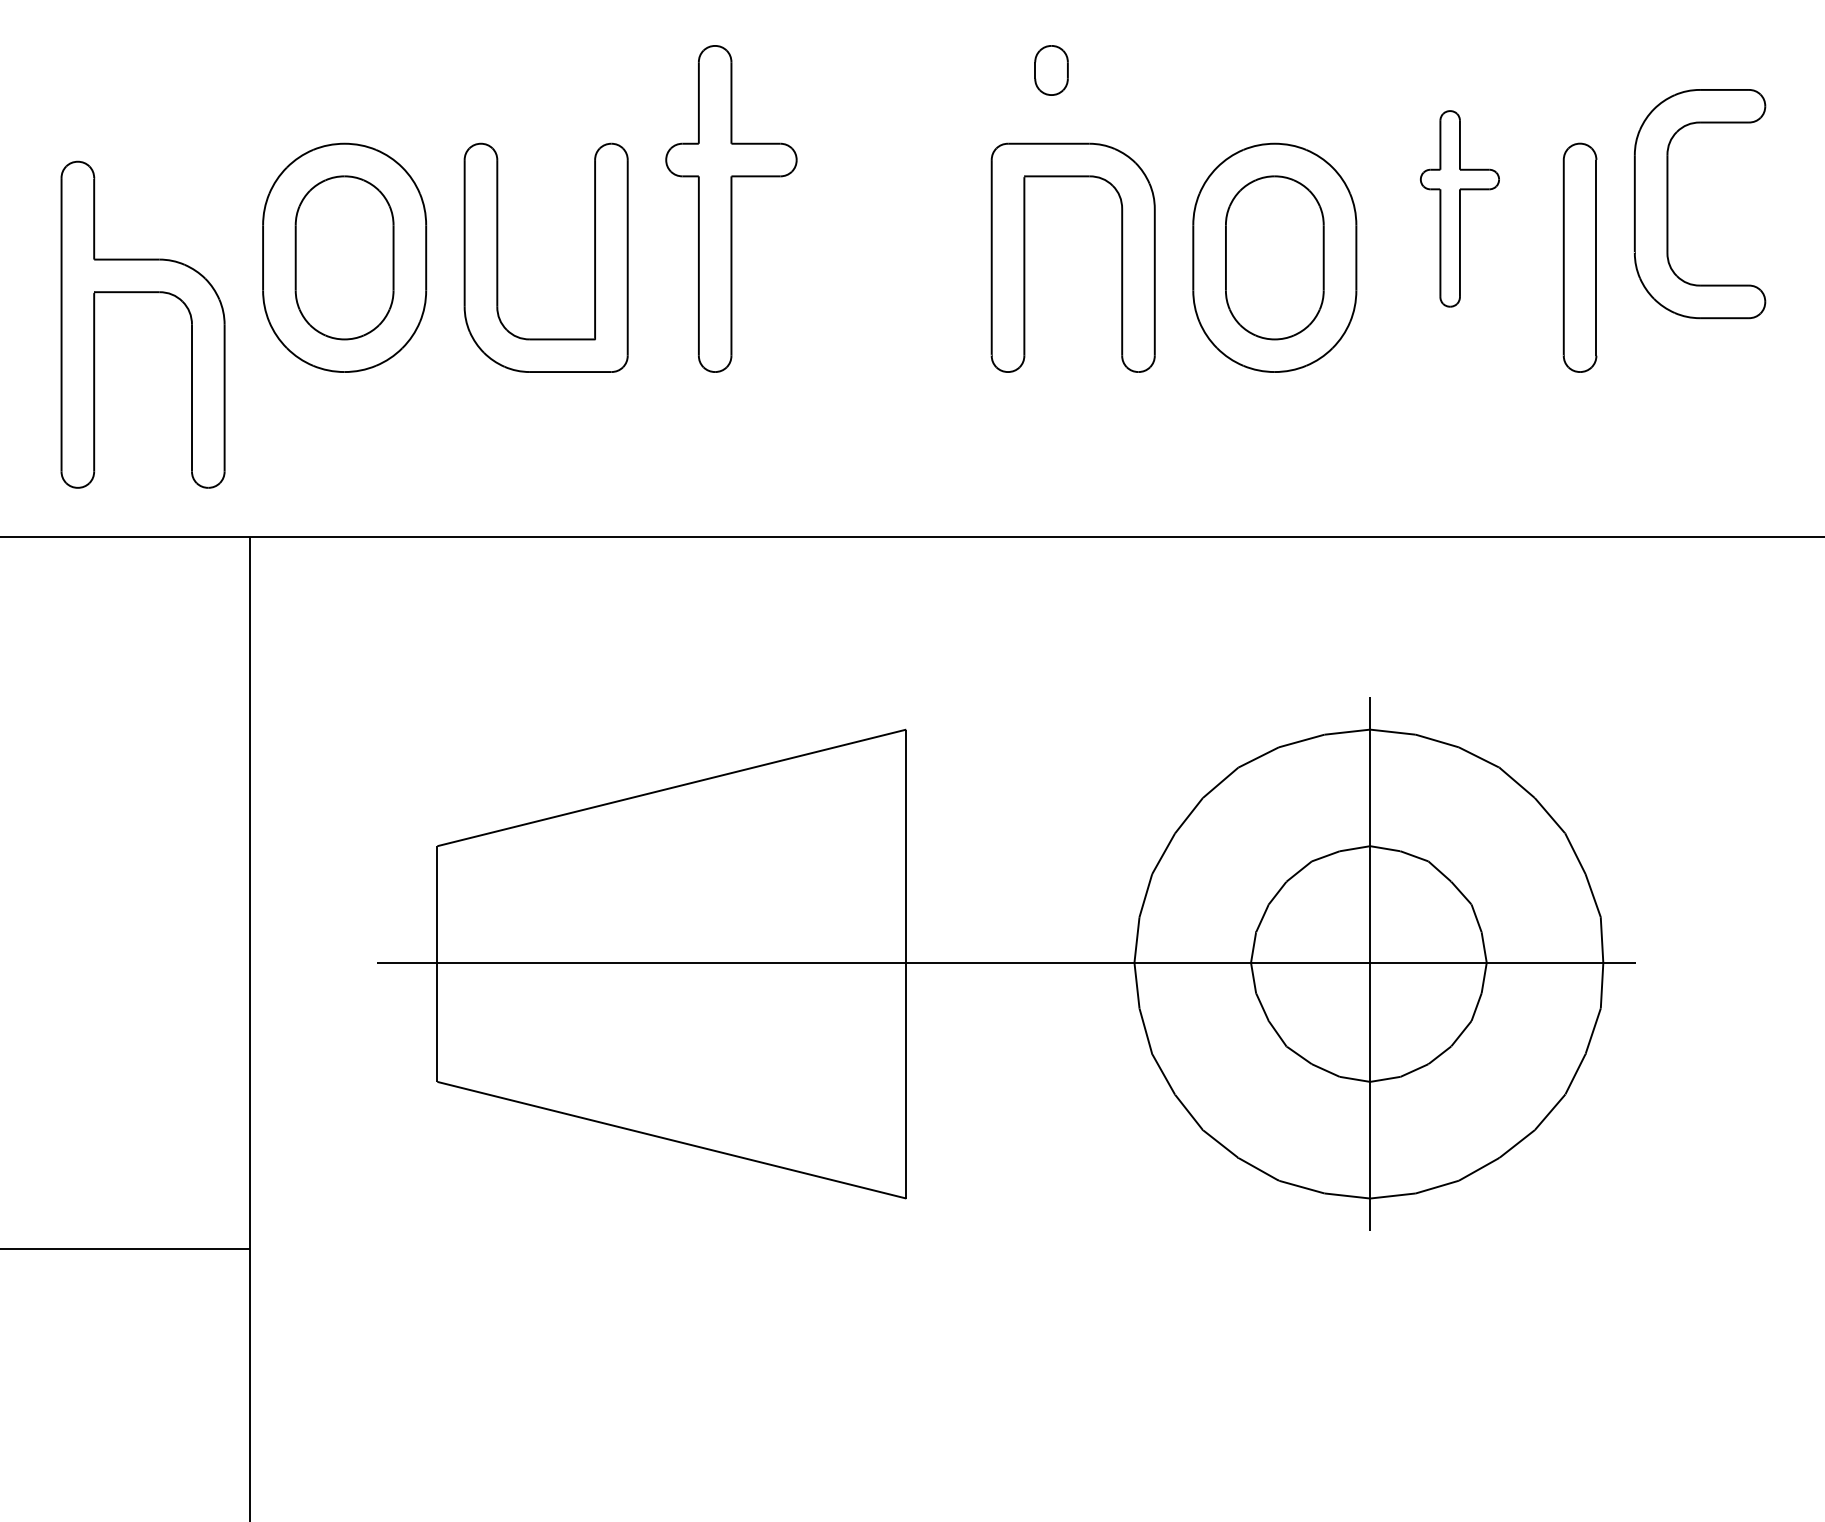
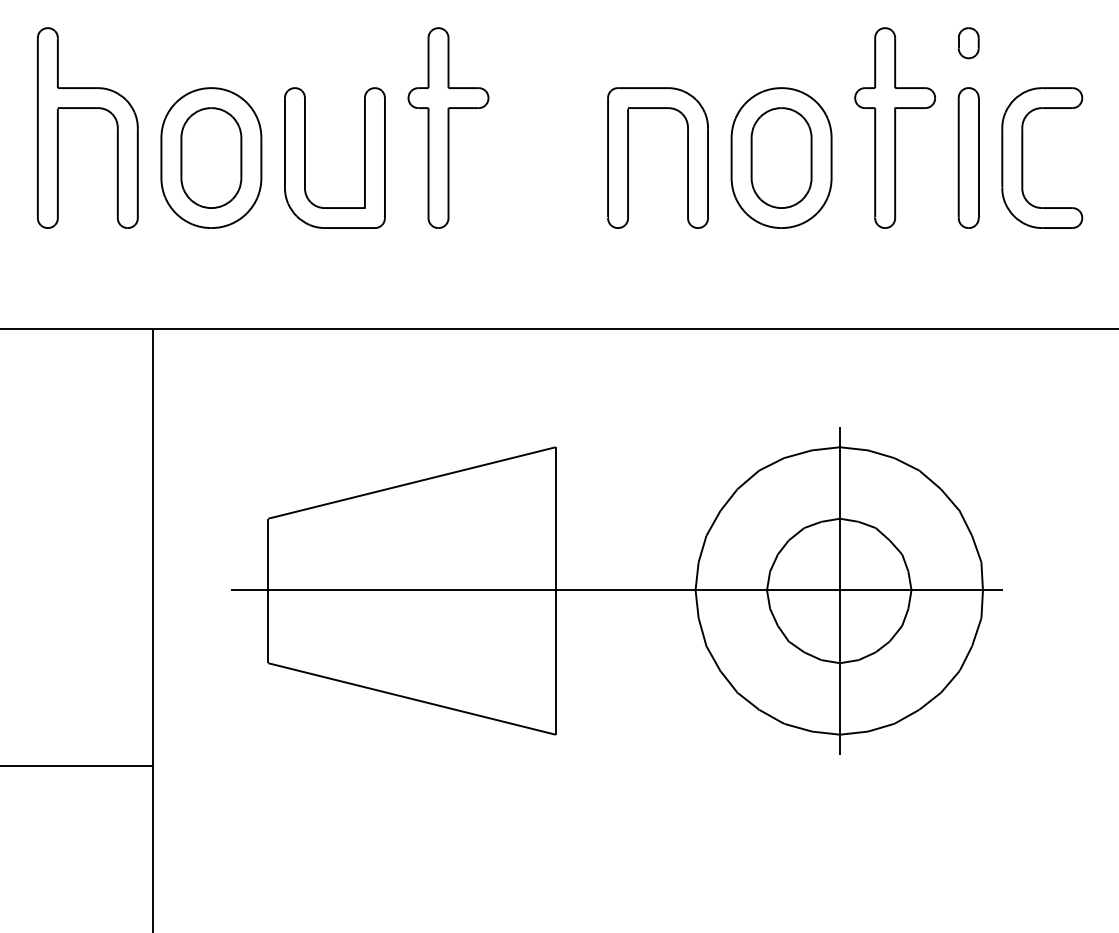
part: (1051, 70) -> (968, 43), moved
part: (1669, 203) -> (1023, 157), moved
part: (1458, 207) -> (894, 127), size x1.67
part: (142, 292) -> (87, 108), moved

